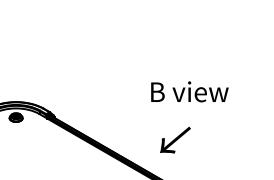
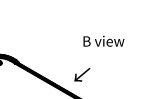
text: (189, 90) -> (103, 40), moved

